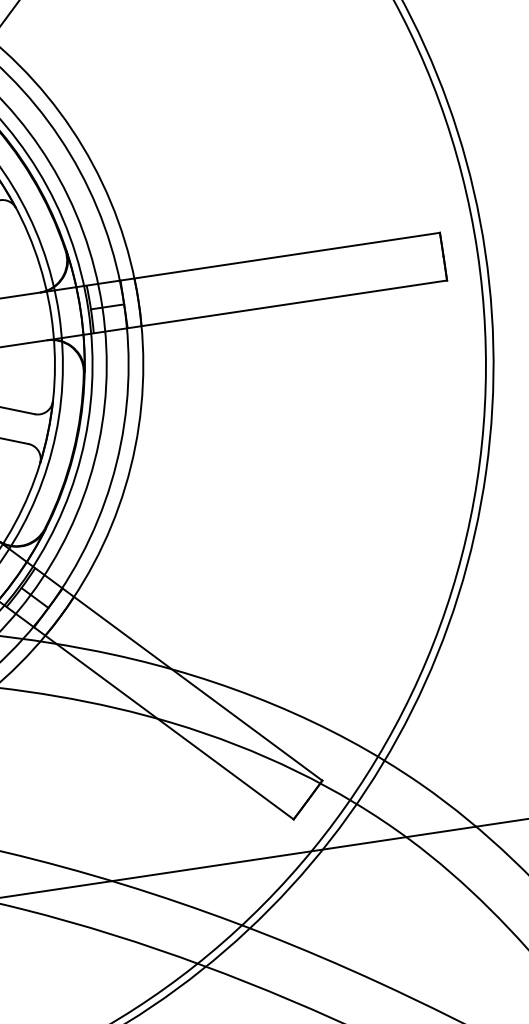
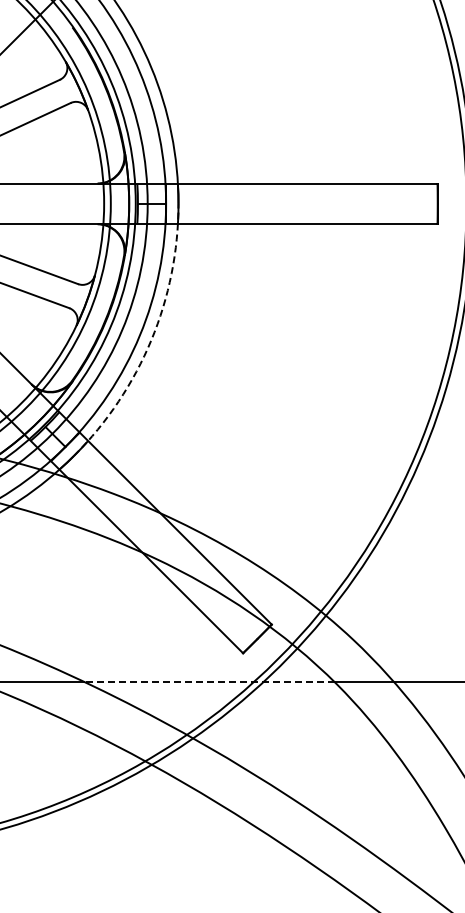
arc: (130, 467) -> (151, 340), solid -> dashed
line: (259, 859) -> (209, 682), solid -> dashed

